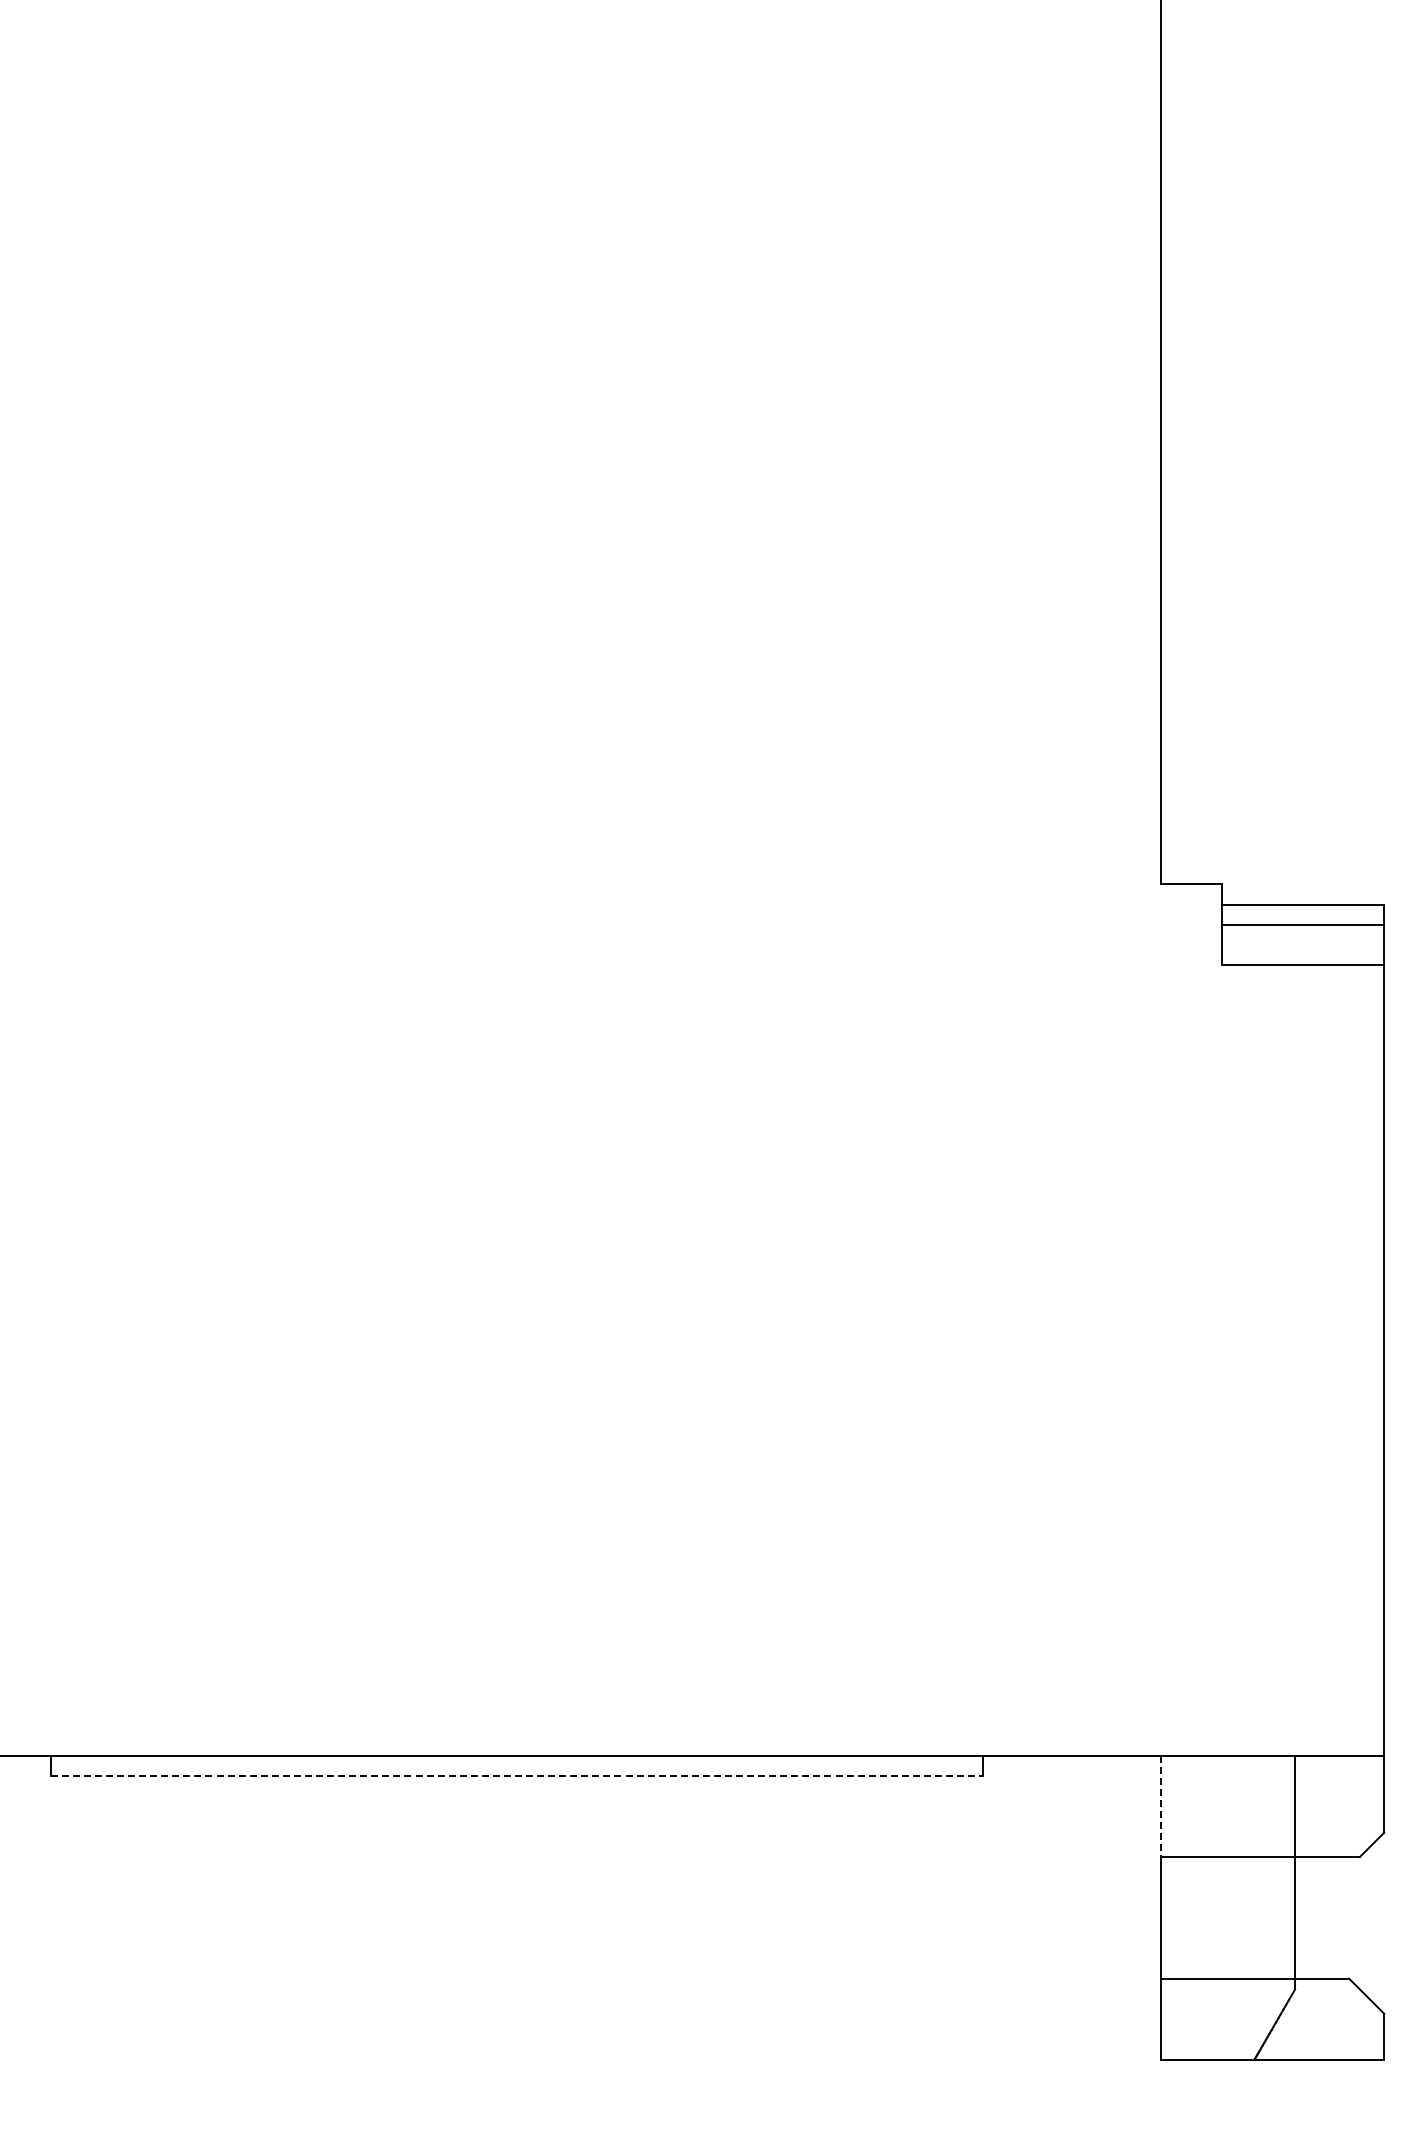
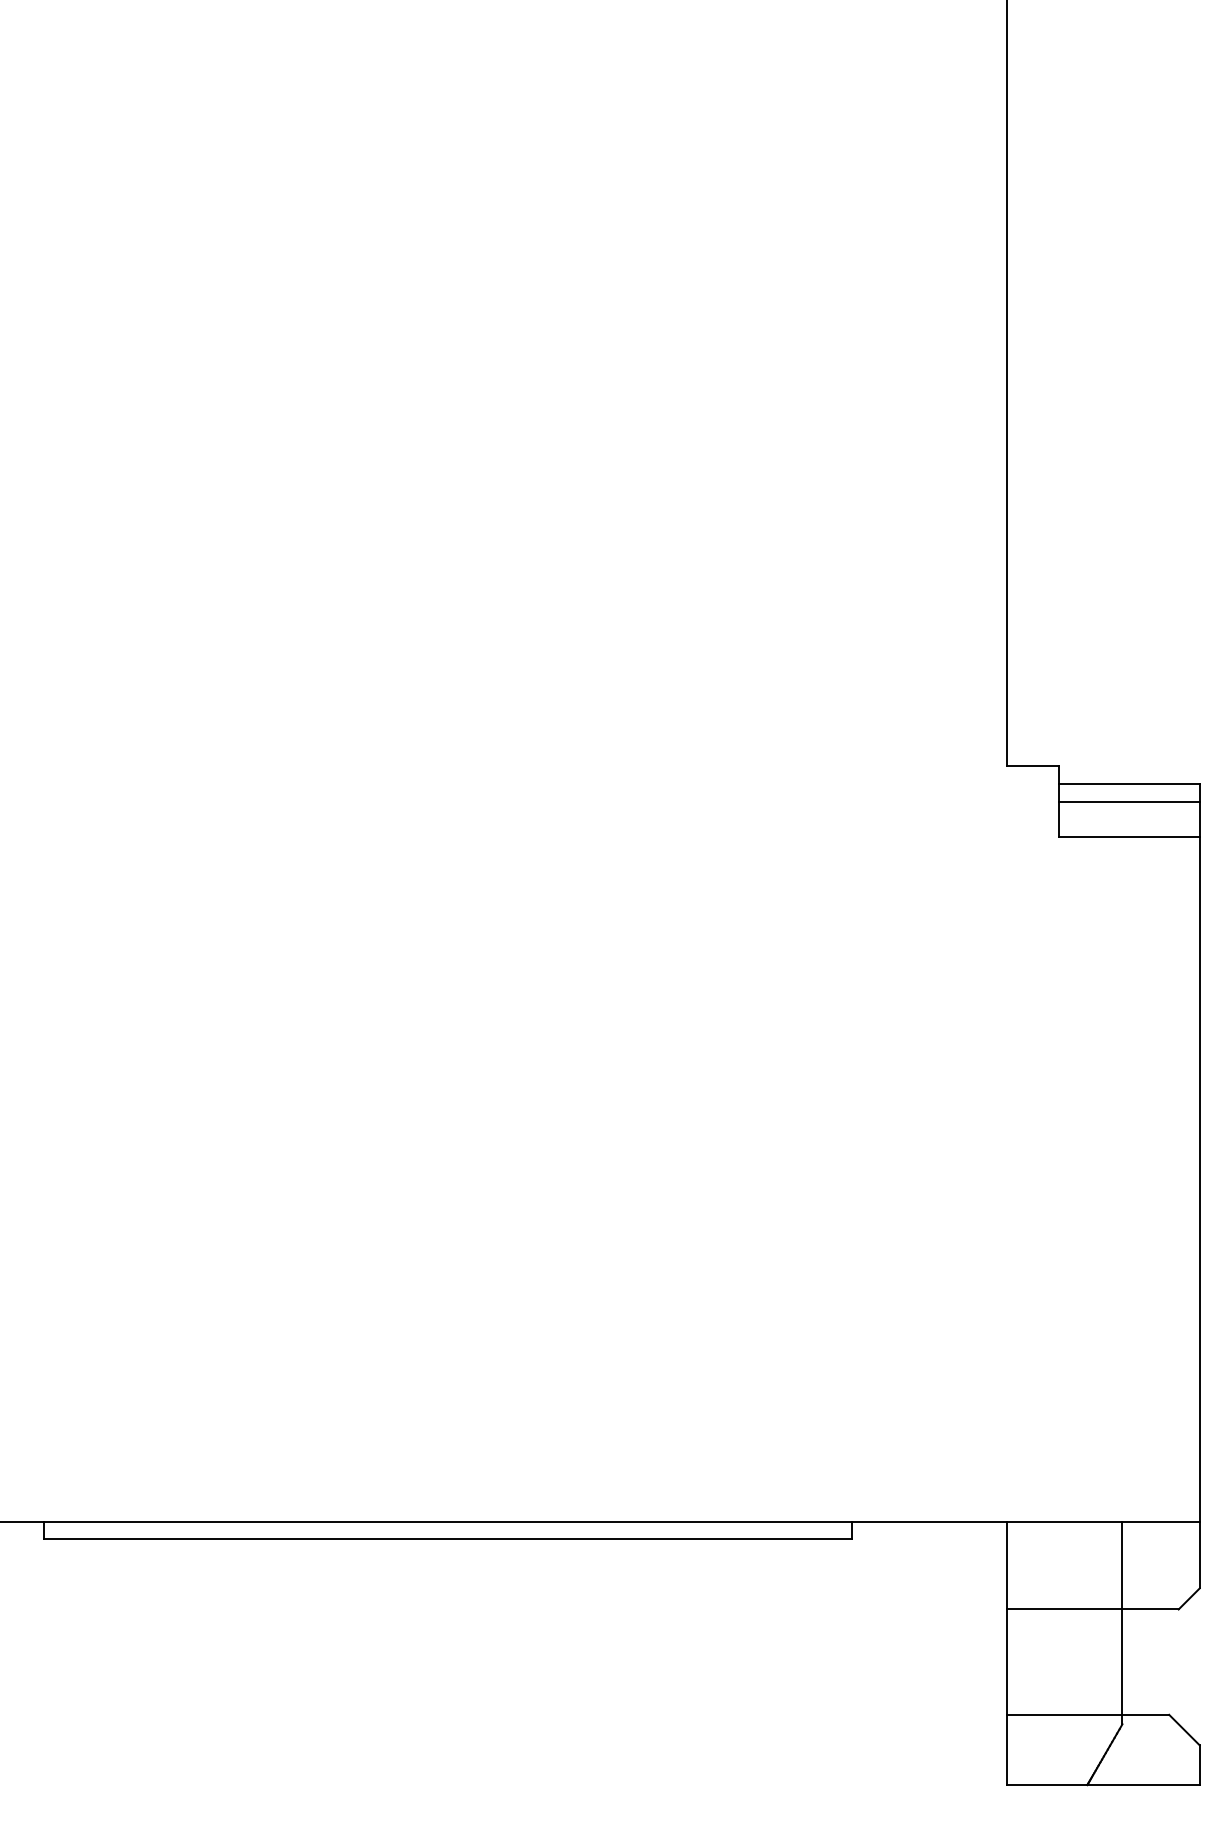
line: (517, 1775) -> (448, 1538), dashed -> solid
line: (1161, 1806) -> (1006, 1565), dashed -> solid

